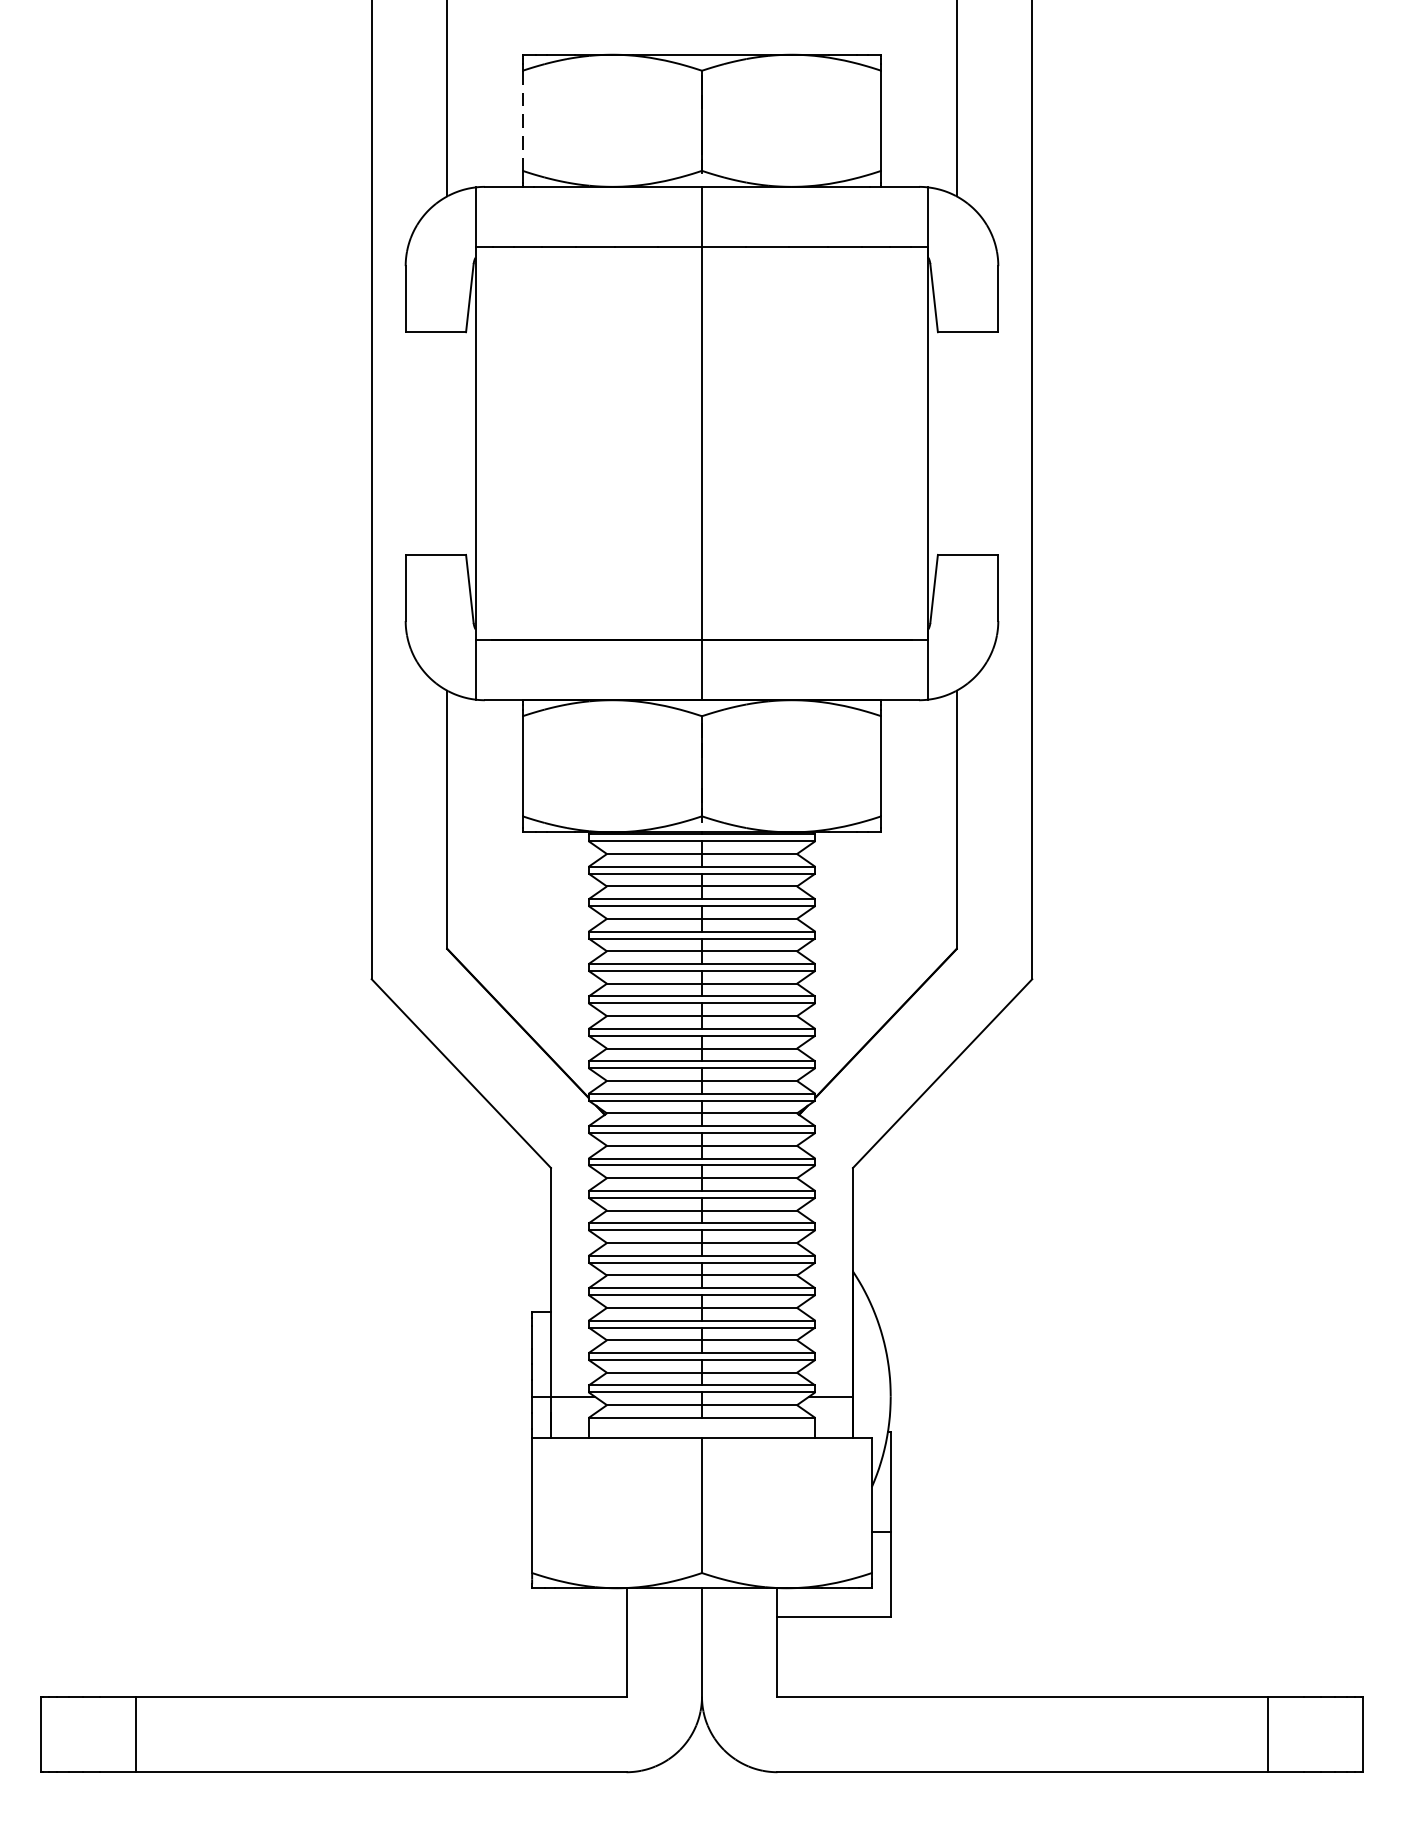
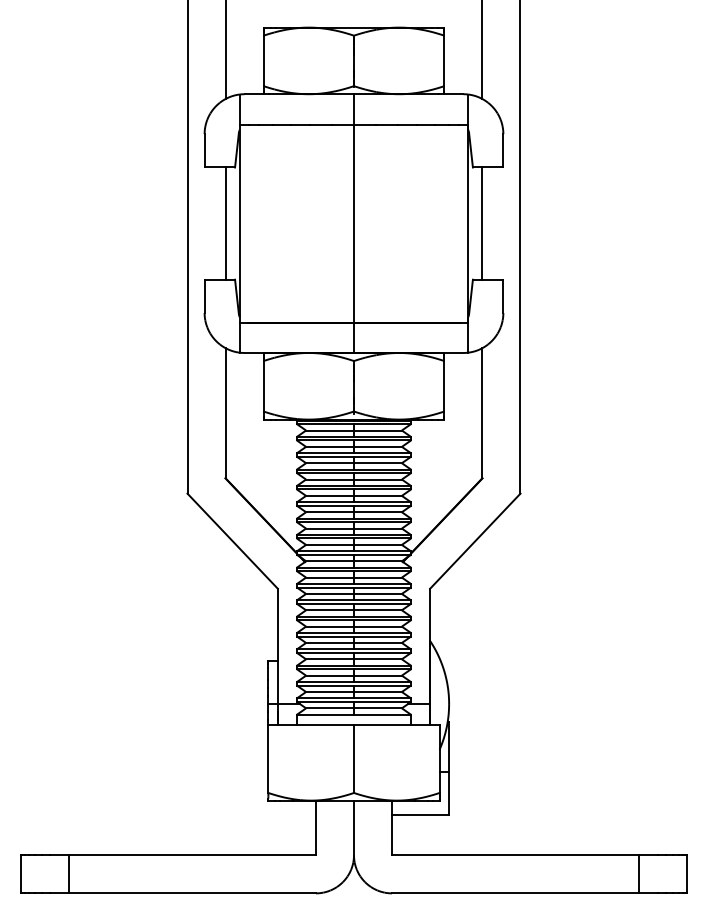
line: (522, 121) -> (263, 61), dashed -> solid
line: (447, 443) -> (225, 223), added
line: (956, 443) -> (482, 223), added

